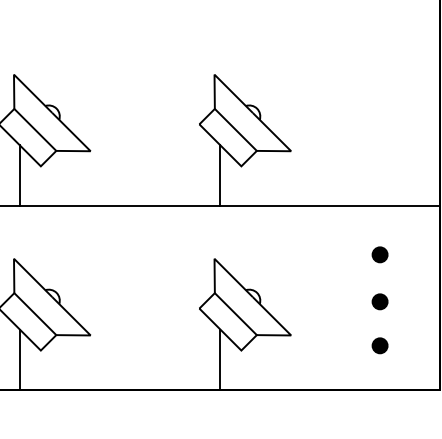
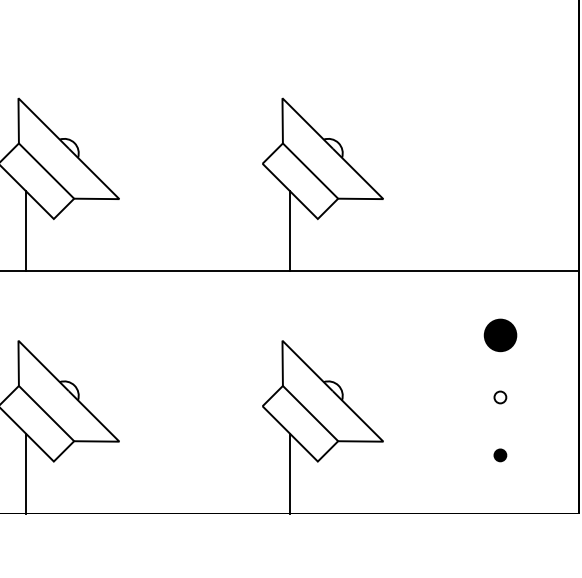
part: (379, 254) -> (499, 335), size x1.6
part: (379, 301) -> (499, 396), size x0.6
part: (379, 345) -> (499, 454), size x0.6

